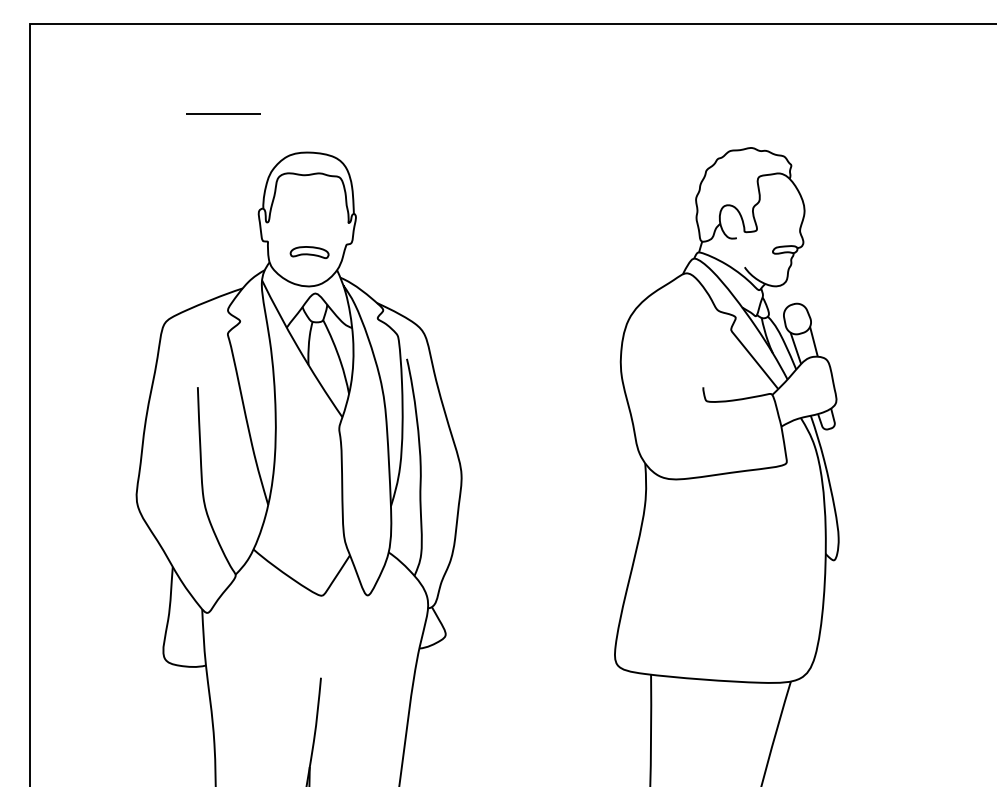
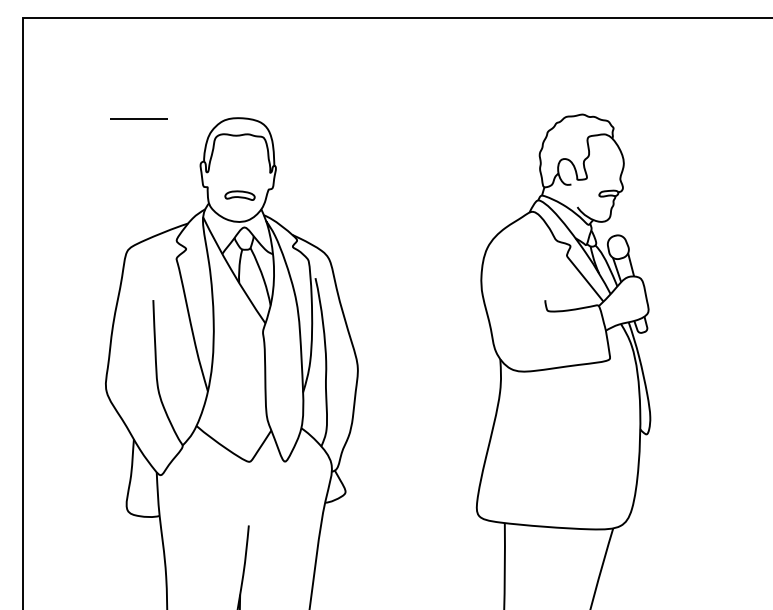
line: (223, 113) -> (139, 118), moved

